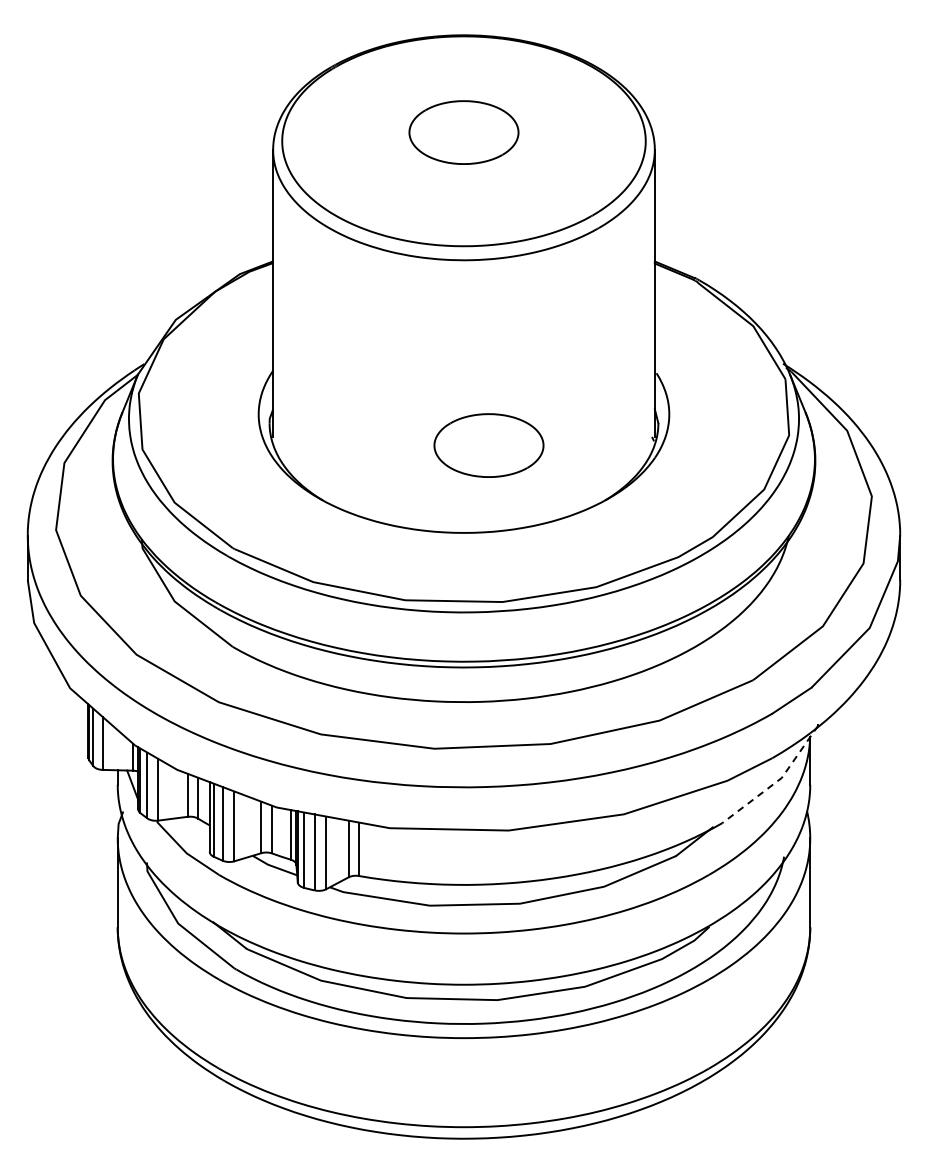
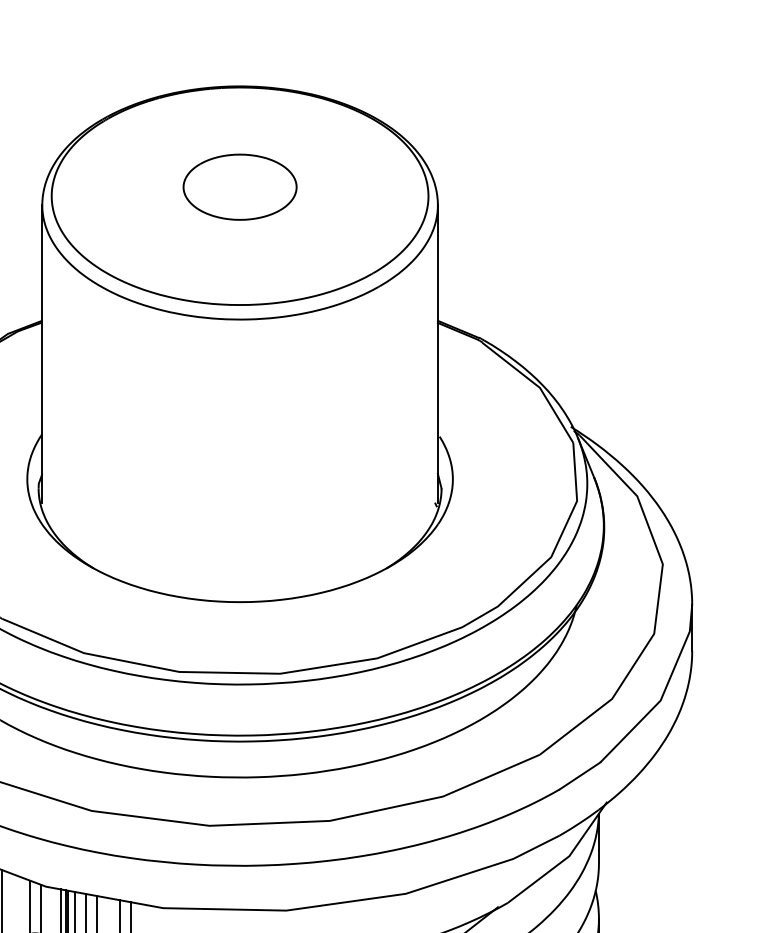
part: (488, 445) -> (265, 511), removed
line: (777, 781) -> (565, 859), dashed -> solid

